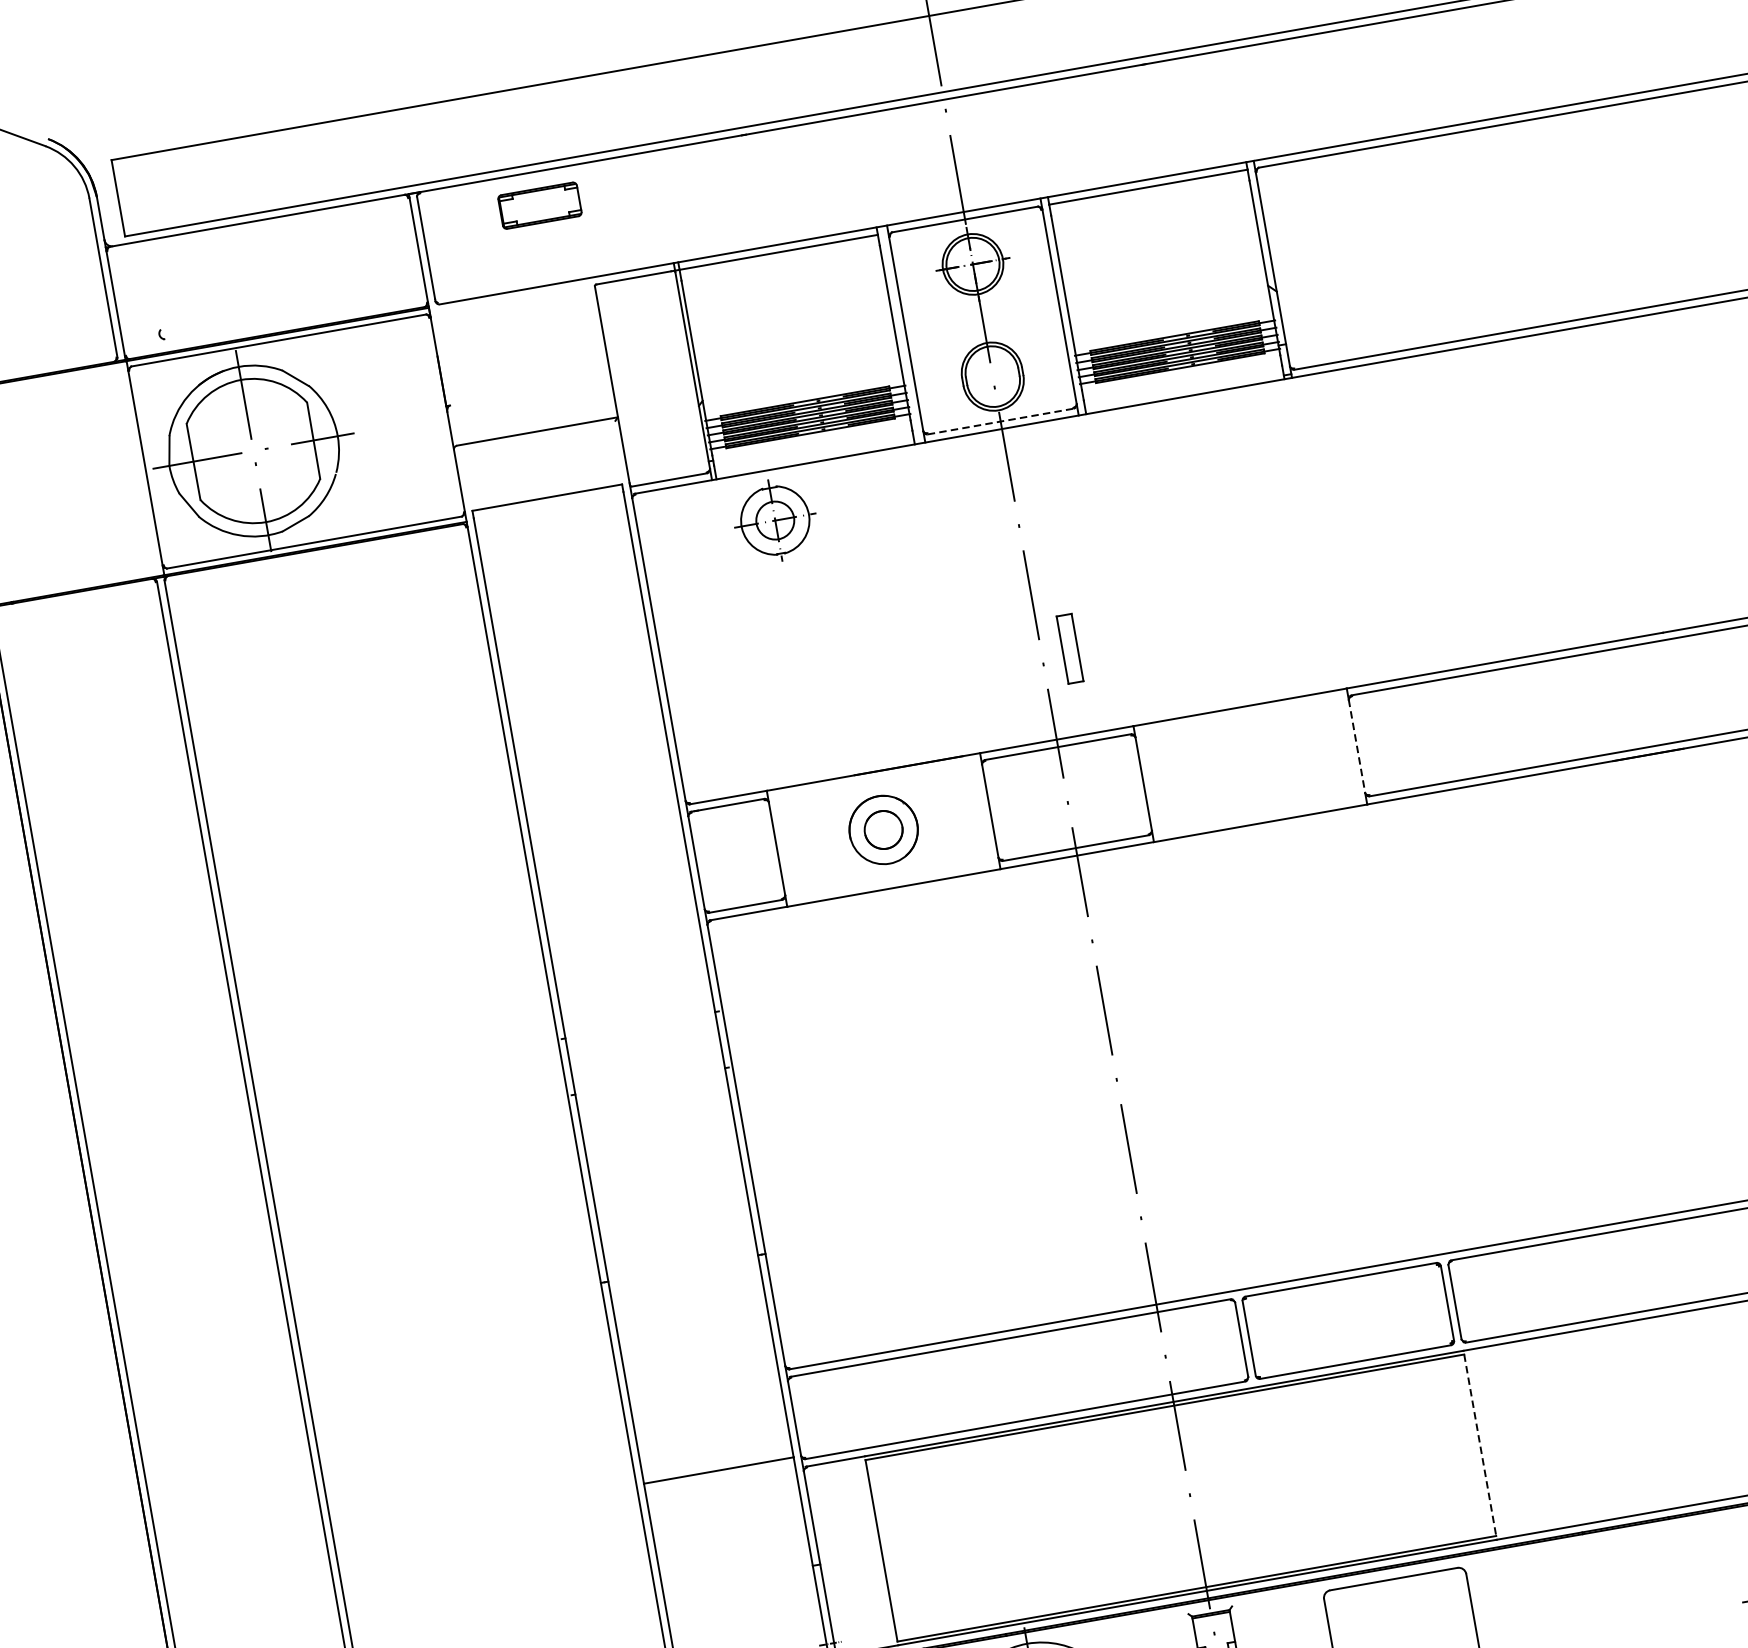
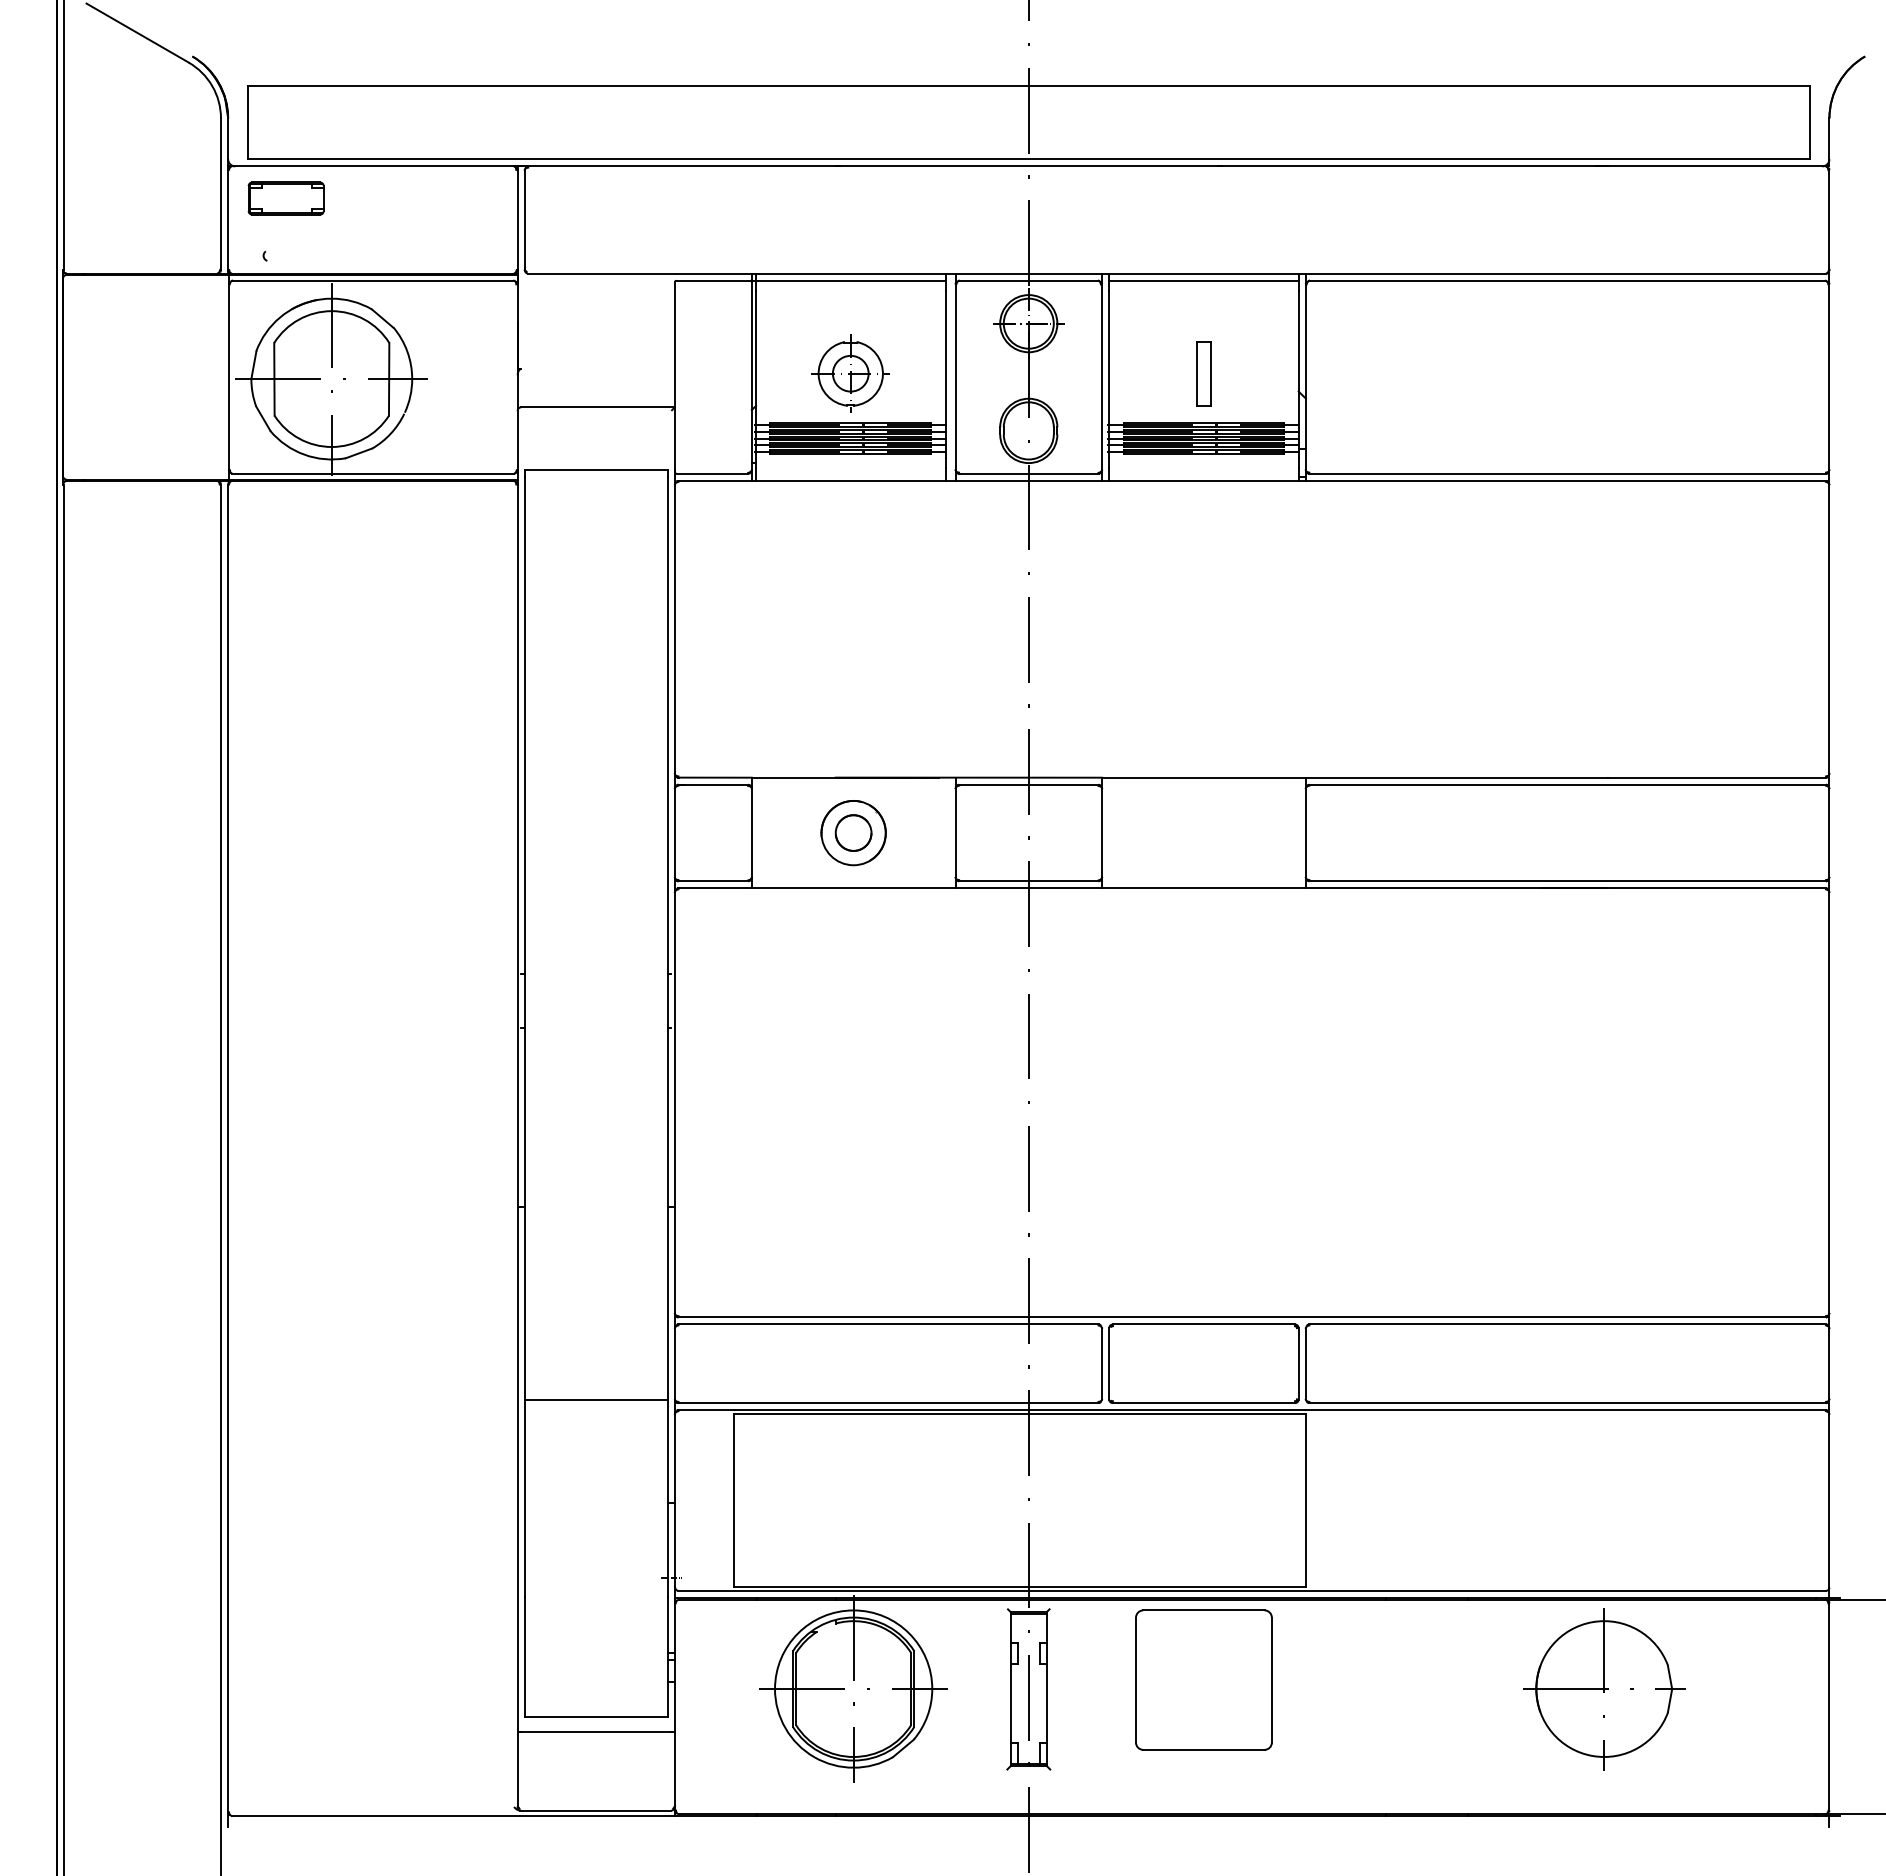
part: (539, 205) -> (285, 198), moved
line: (1000, 421) -> (1028, 473), dashed -> solid
part: (774, 520) -> (850, 373), moved
part: (1069, 648) -> (1203, 373), moved
line: (1356, 747) -> (1305, 833), dashed -> solid
line: (1479, 1445) -> (1305, 1500), dashed -> solid

